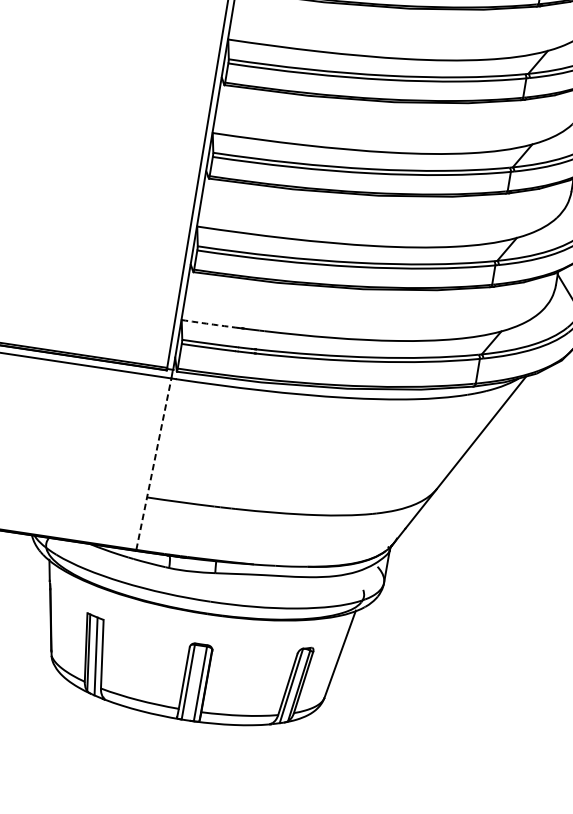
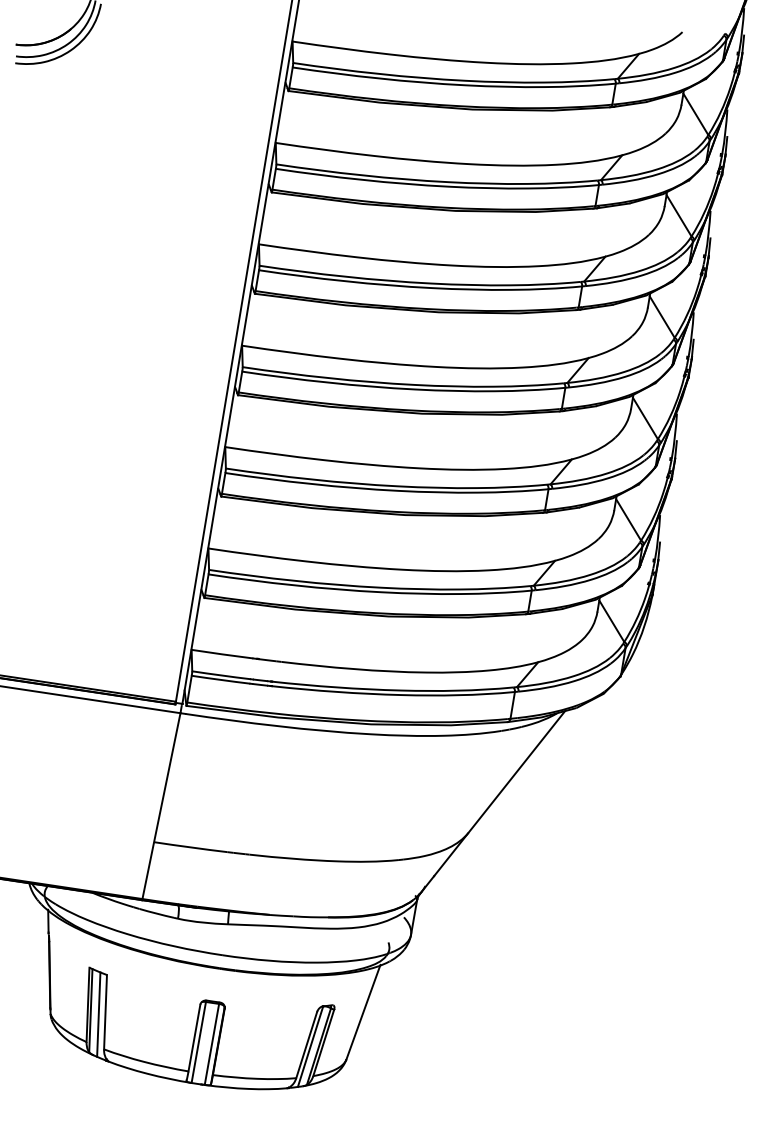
arc: (210, 324) -> (222, 654), dashed -> solid
line: (153, 464) -> (161, 806), dashed -> solid

